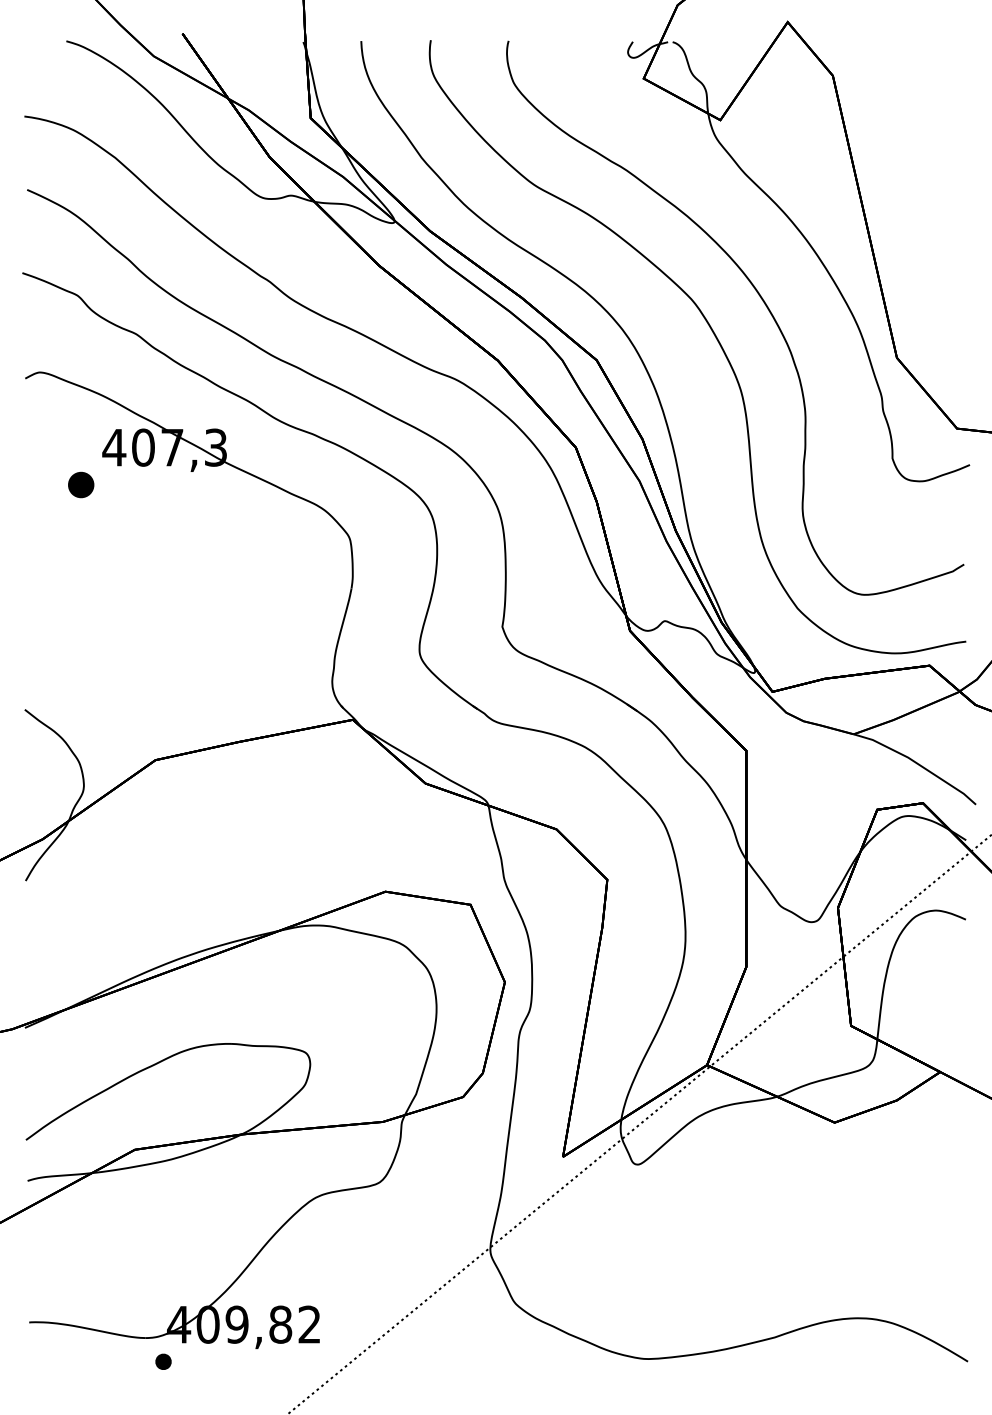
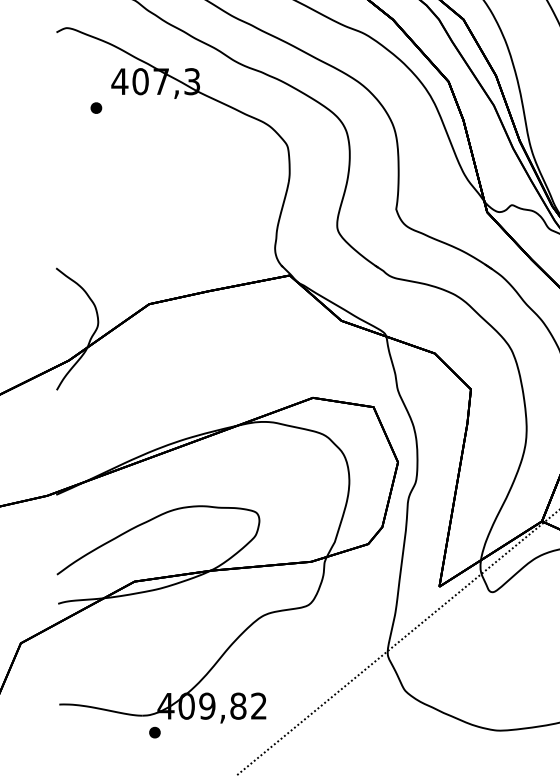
part: (81, 484) -> (96, 107), size x0.62

